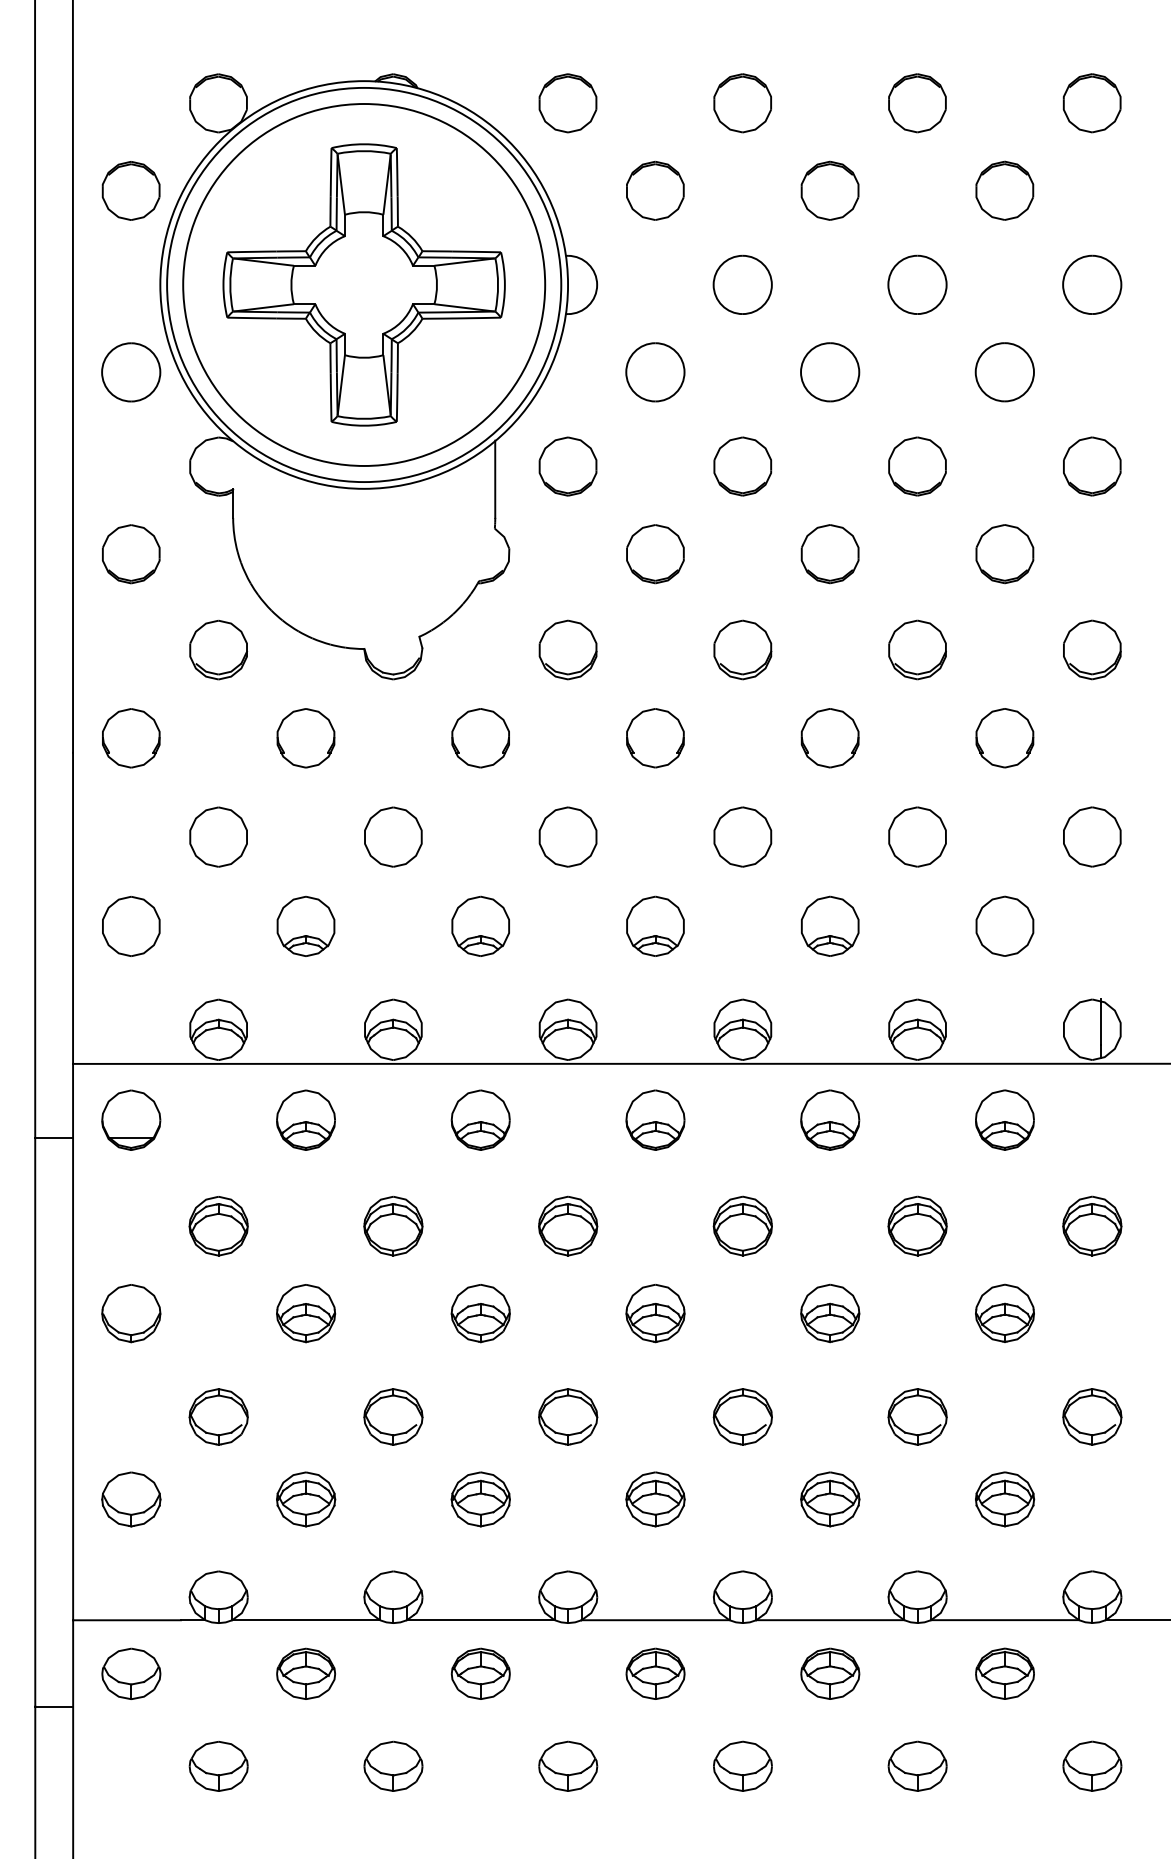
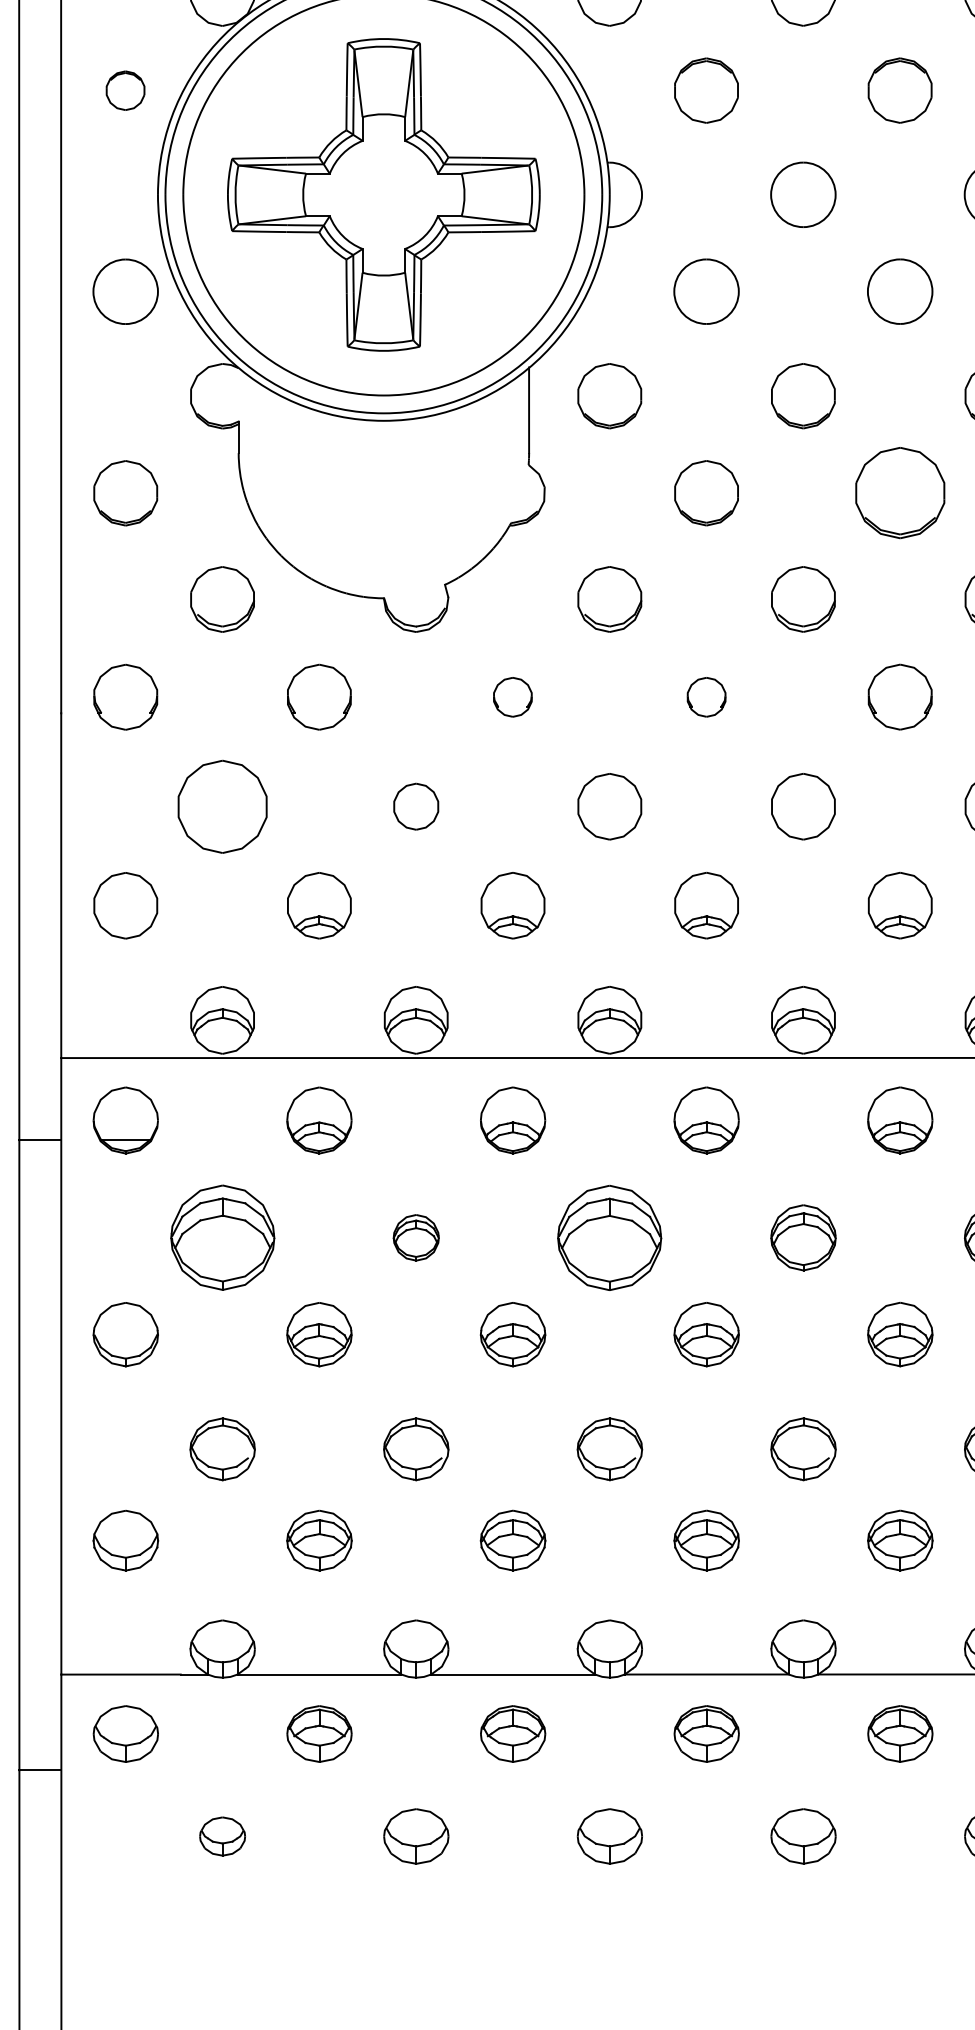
part: (130, 190) -> (124, 90), size x0.6
part: (829, 554) -> (899, 493), size x1.4
part: (480, 738) -> (512, 697), size x0.6
part: (655, 738) -> (706, 697), size x0.6
part: (218, 836) -> (222, 806), size x1.4
part: (393, 836) -> (416, 806), size x0.7
part: (393, 1225) -> (416, 1237), size x0.7
part: (568, 1225) -> (610, 1237), size x1.6
part: (218, 1226) -> (222, 1238), size x1.6
part: (218, 1766) -> (222, 1836), size x0.7

